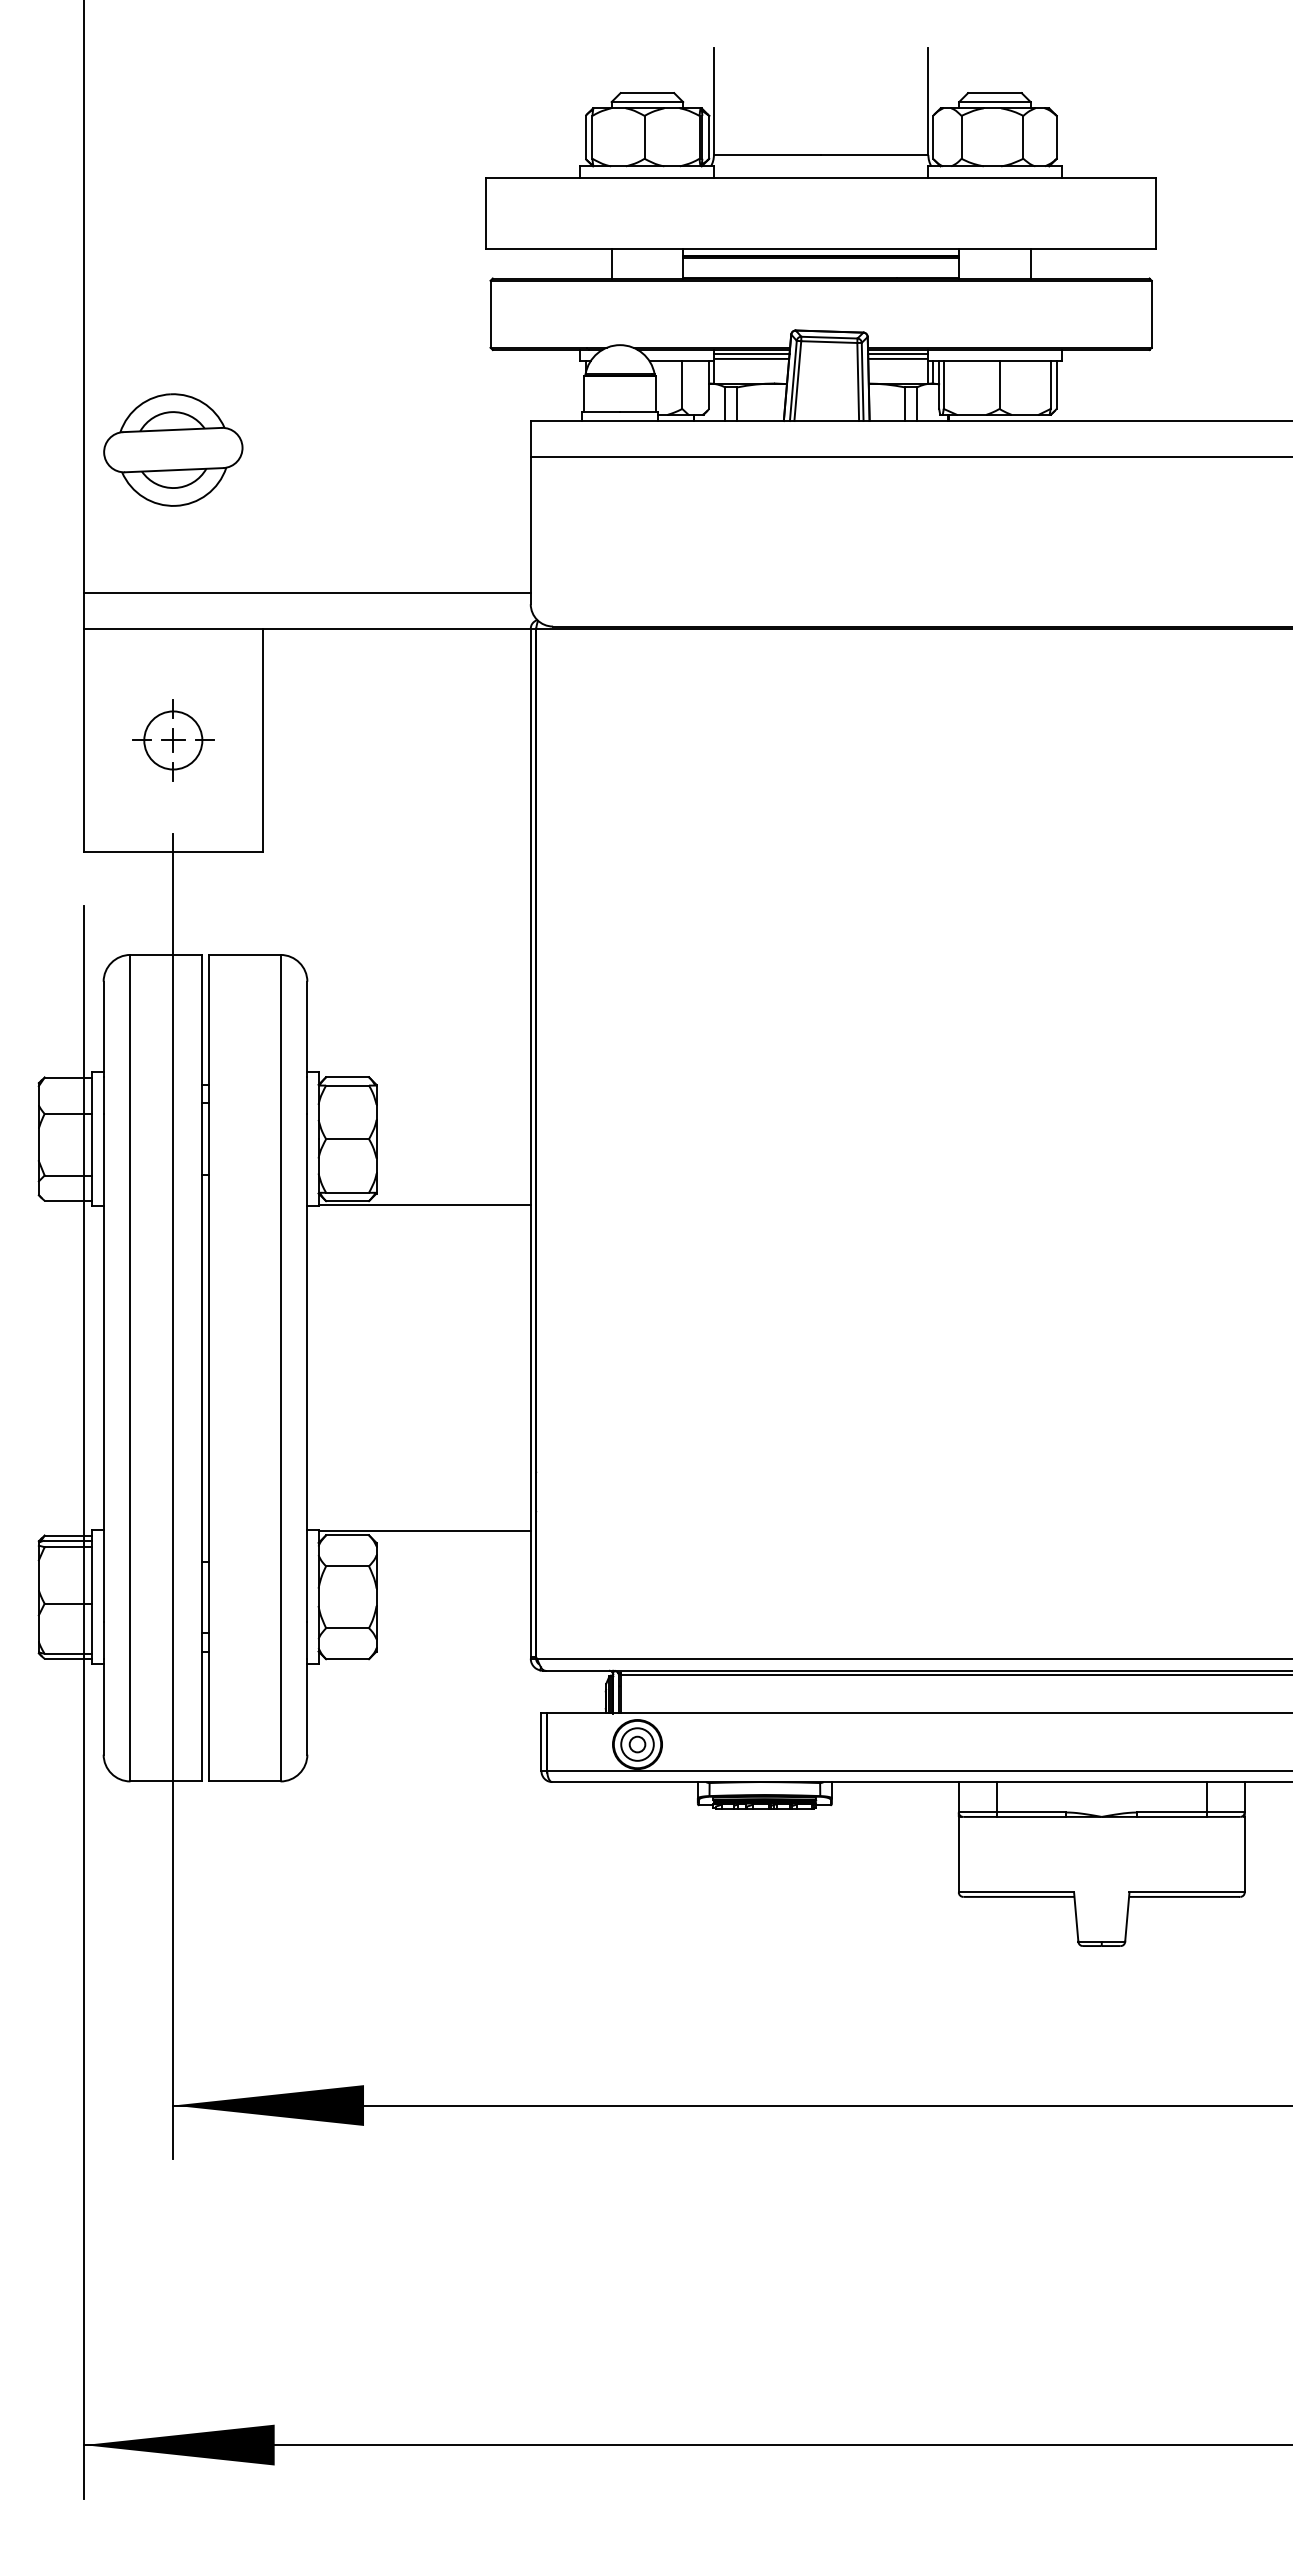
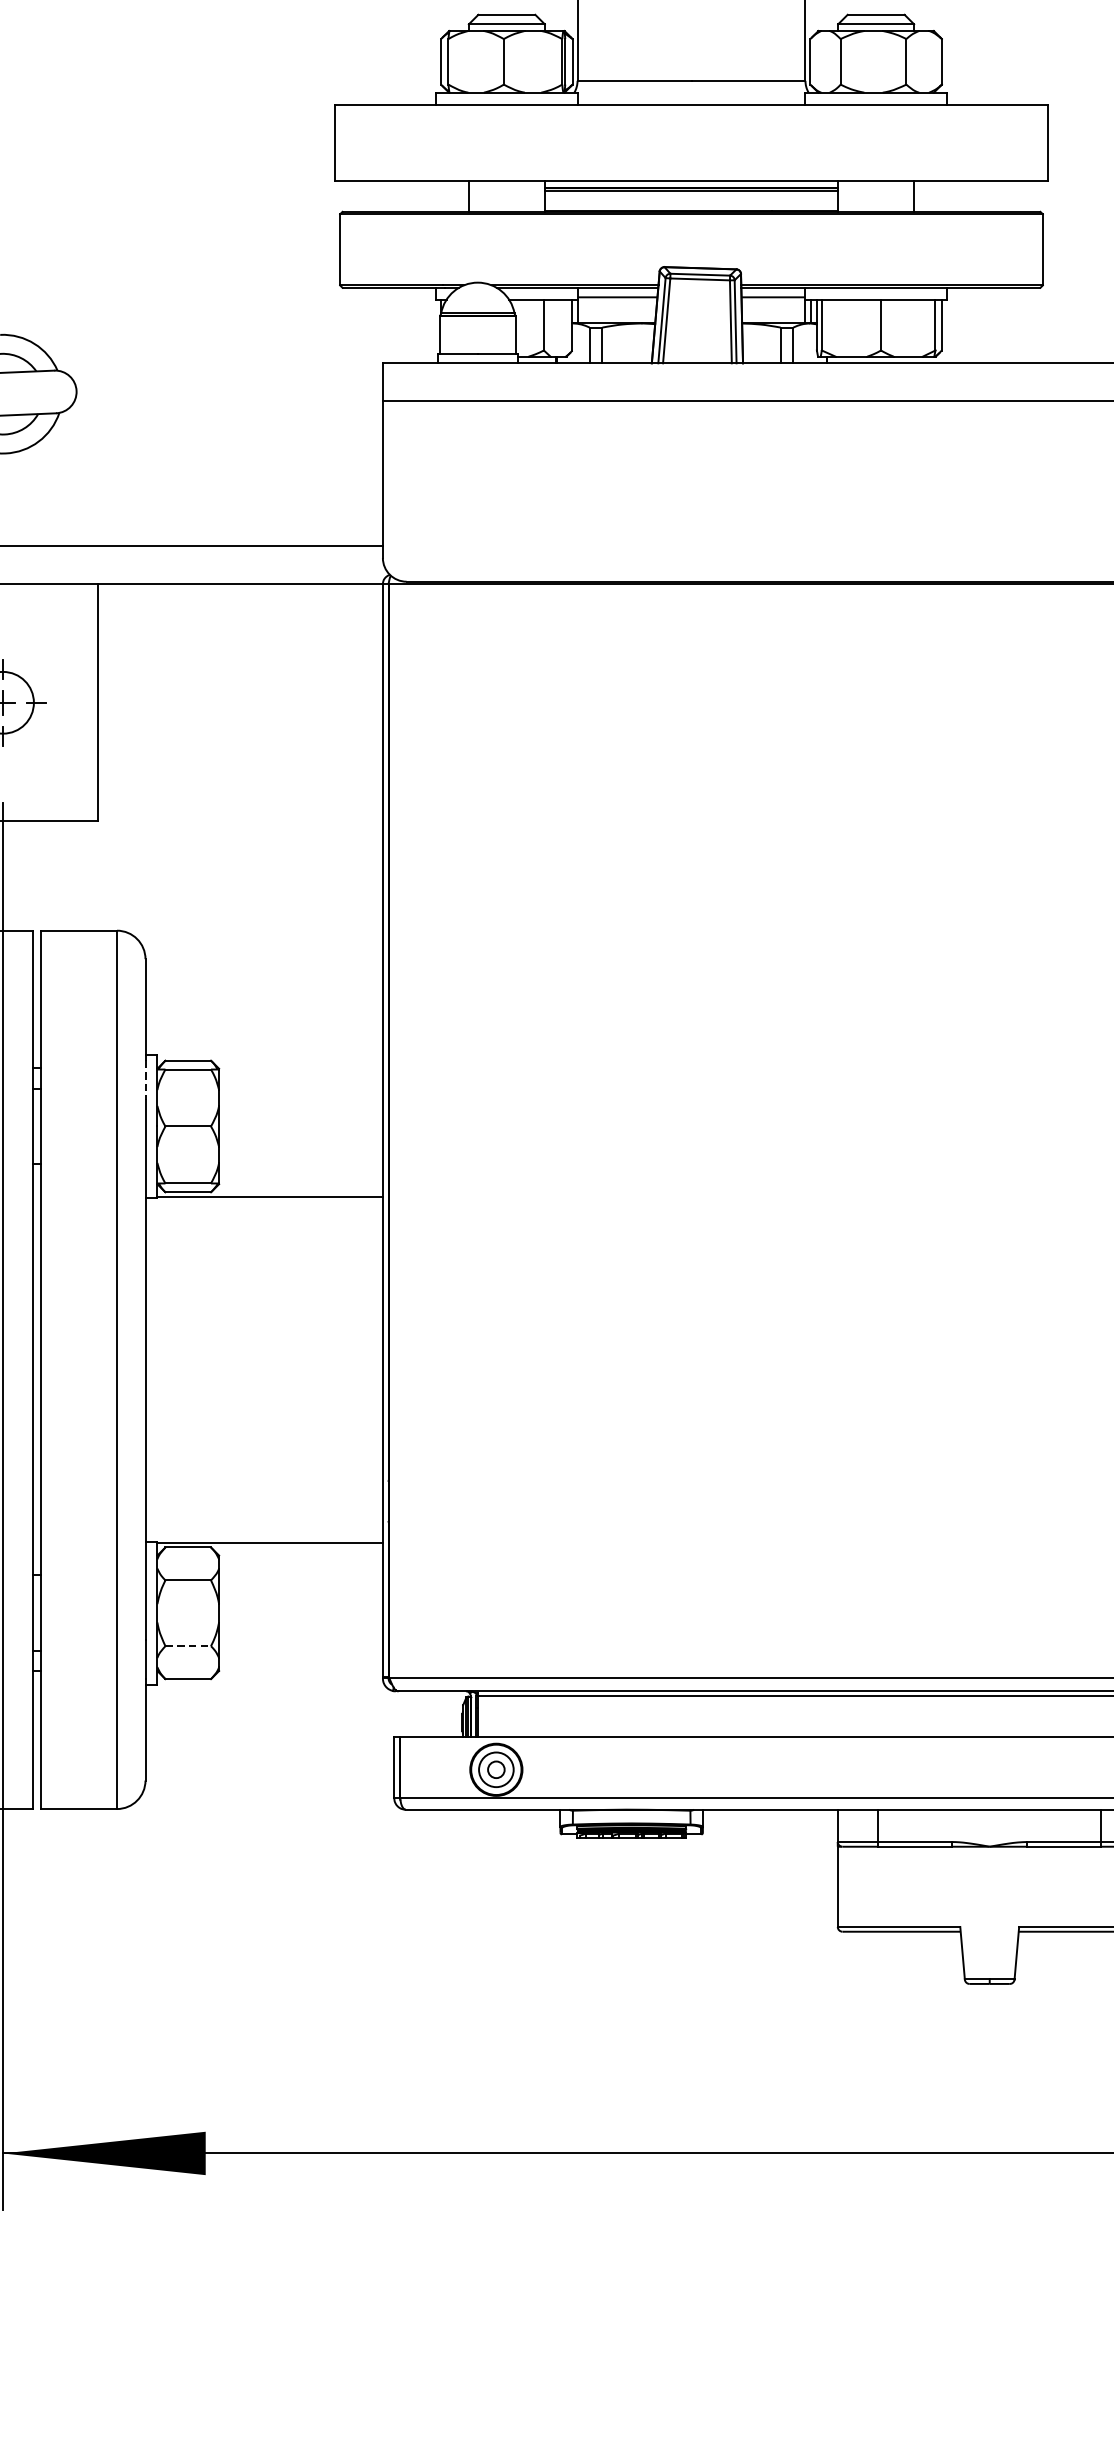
line: (751, 354) -> (617, 292), removed
line: (897, 354) -> (772, 292), removed
line: (307, 1095) -> (145, 1080), solid -> dashed
line: (348, 1628) -> (189, 1646), solid -> dashed

